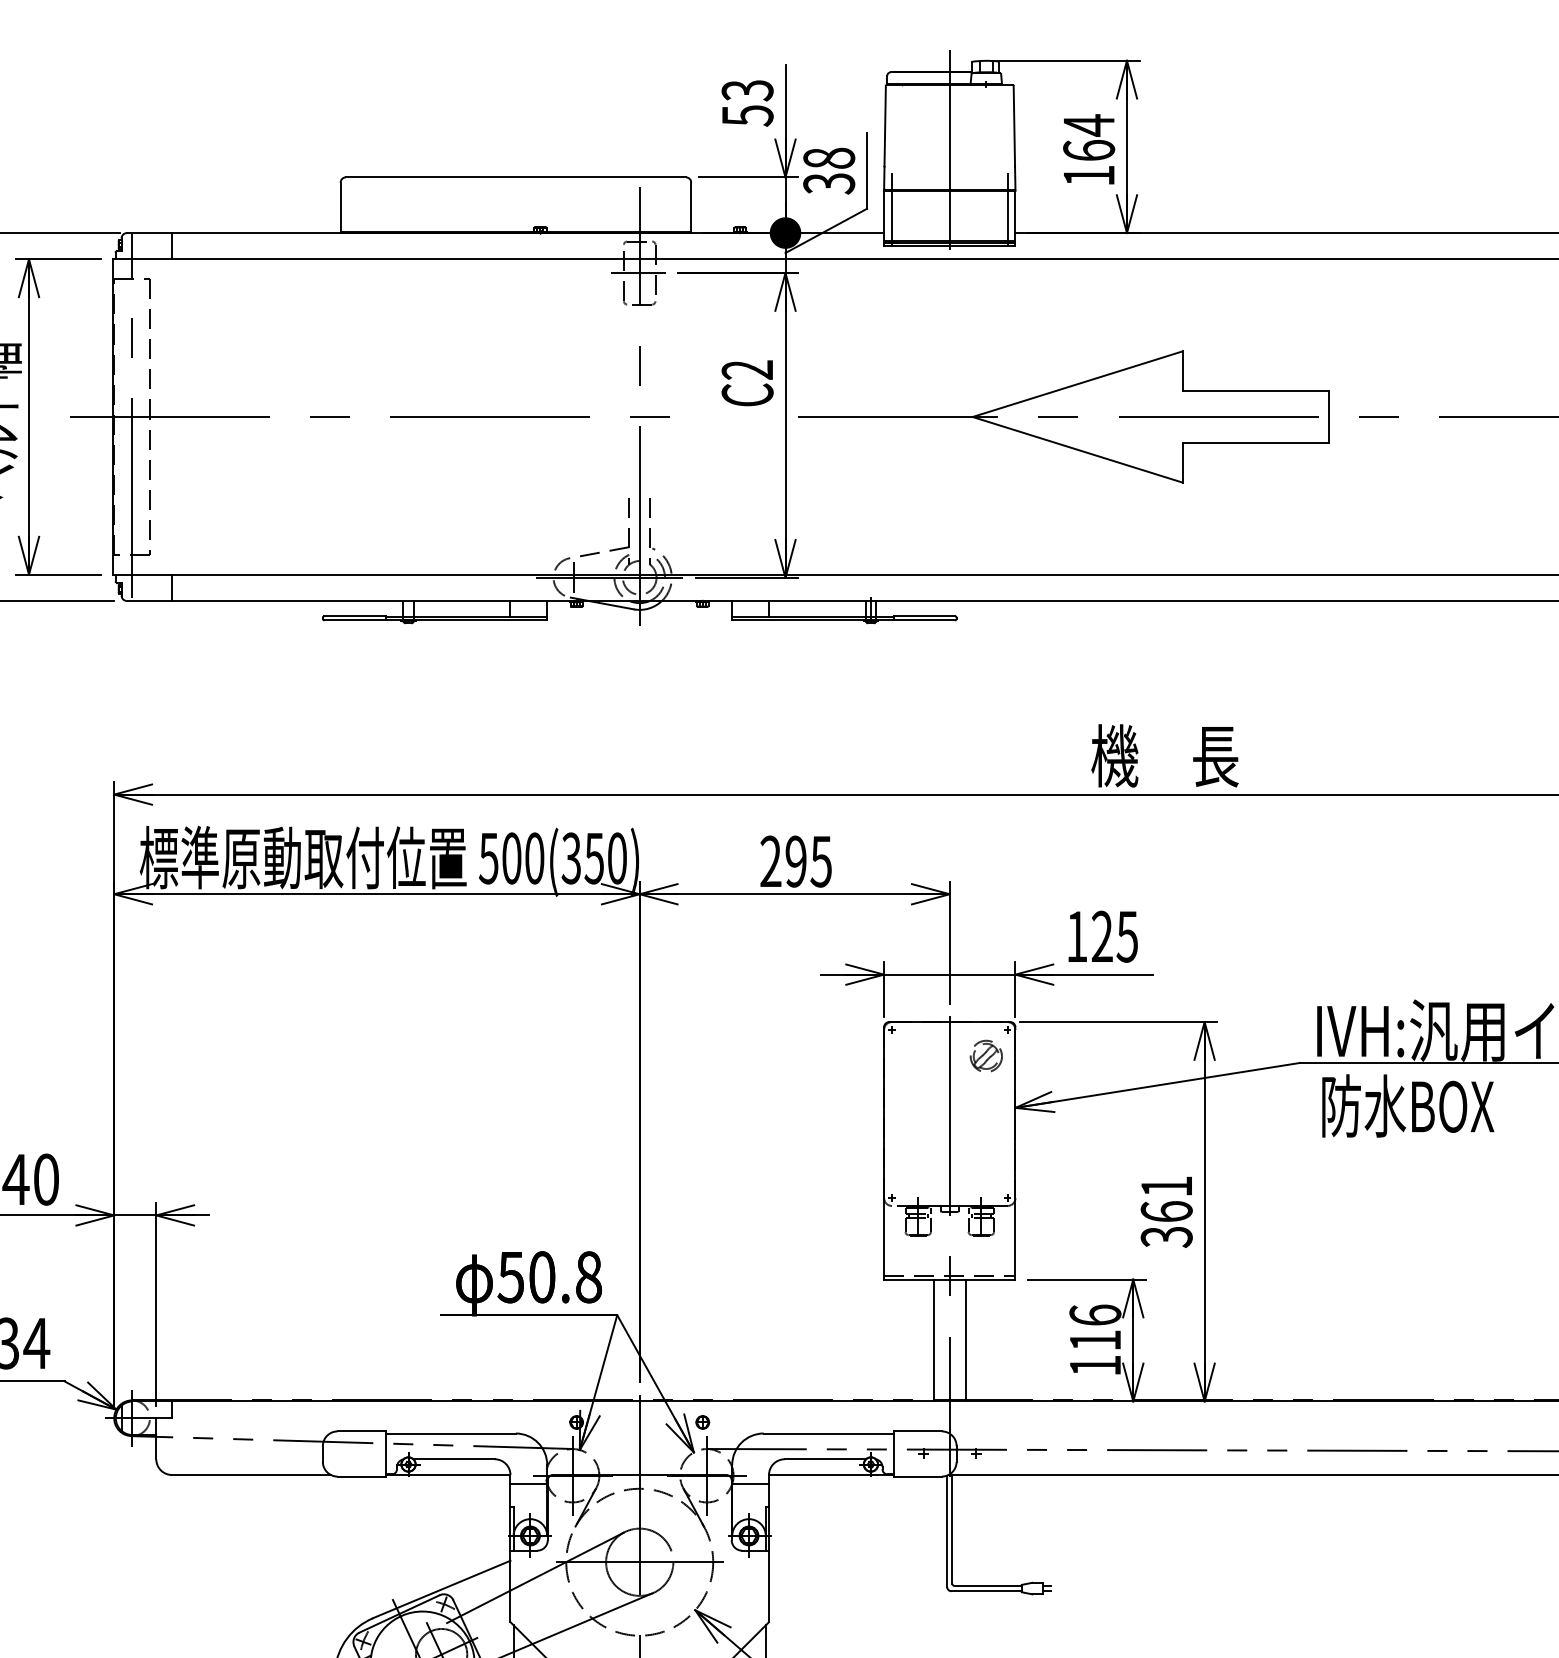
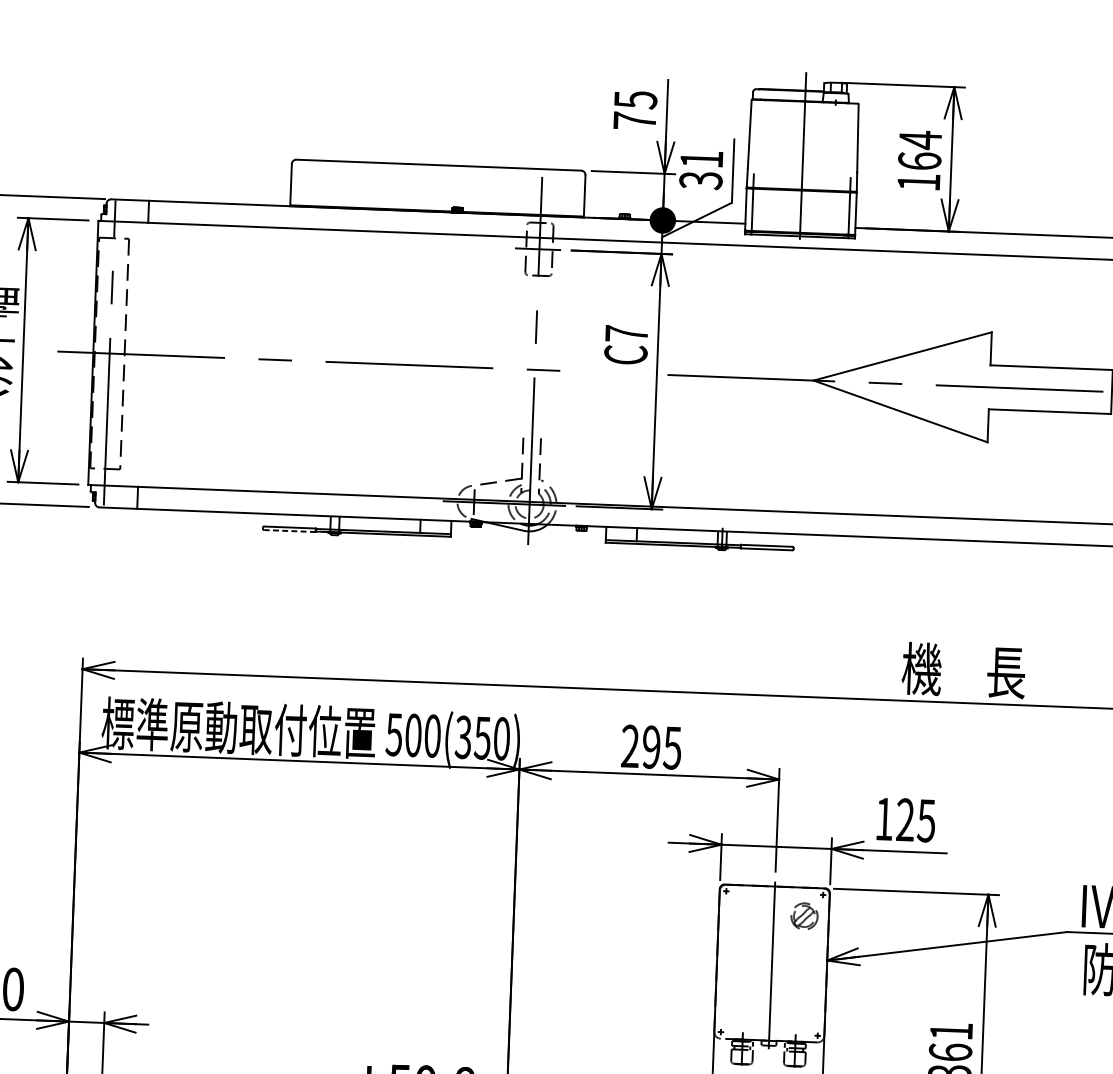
text: (747, 103) -> (635, 110), 53 -> 75
text: (829, 157) -> (702, 158), 38 -> 31
text: (746, 369) -> (625, 333), C2 -> C7
line: (355, 620) -> (290, 531), solid -> dashed

